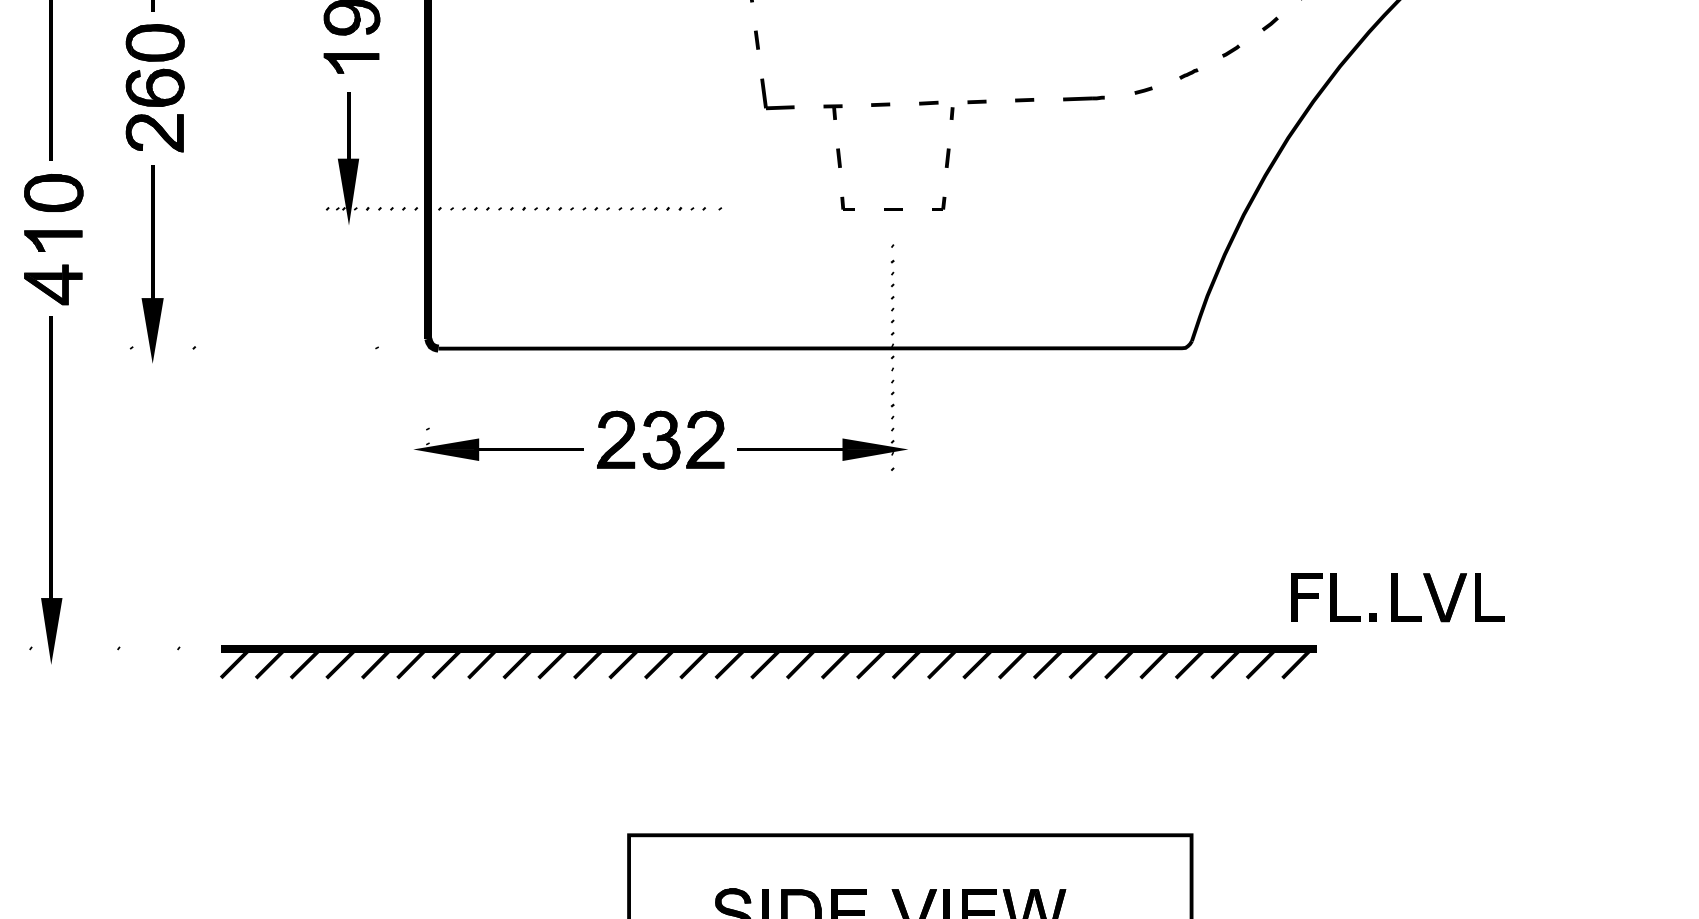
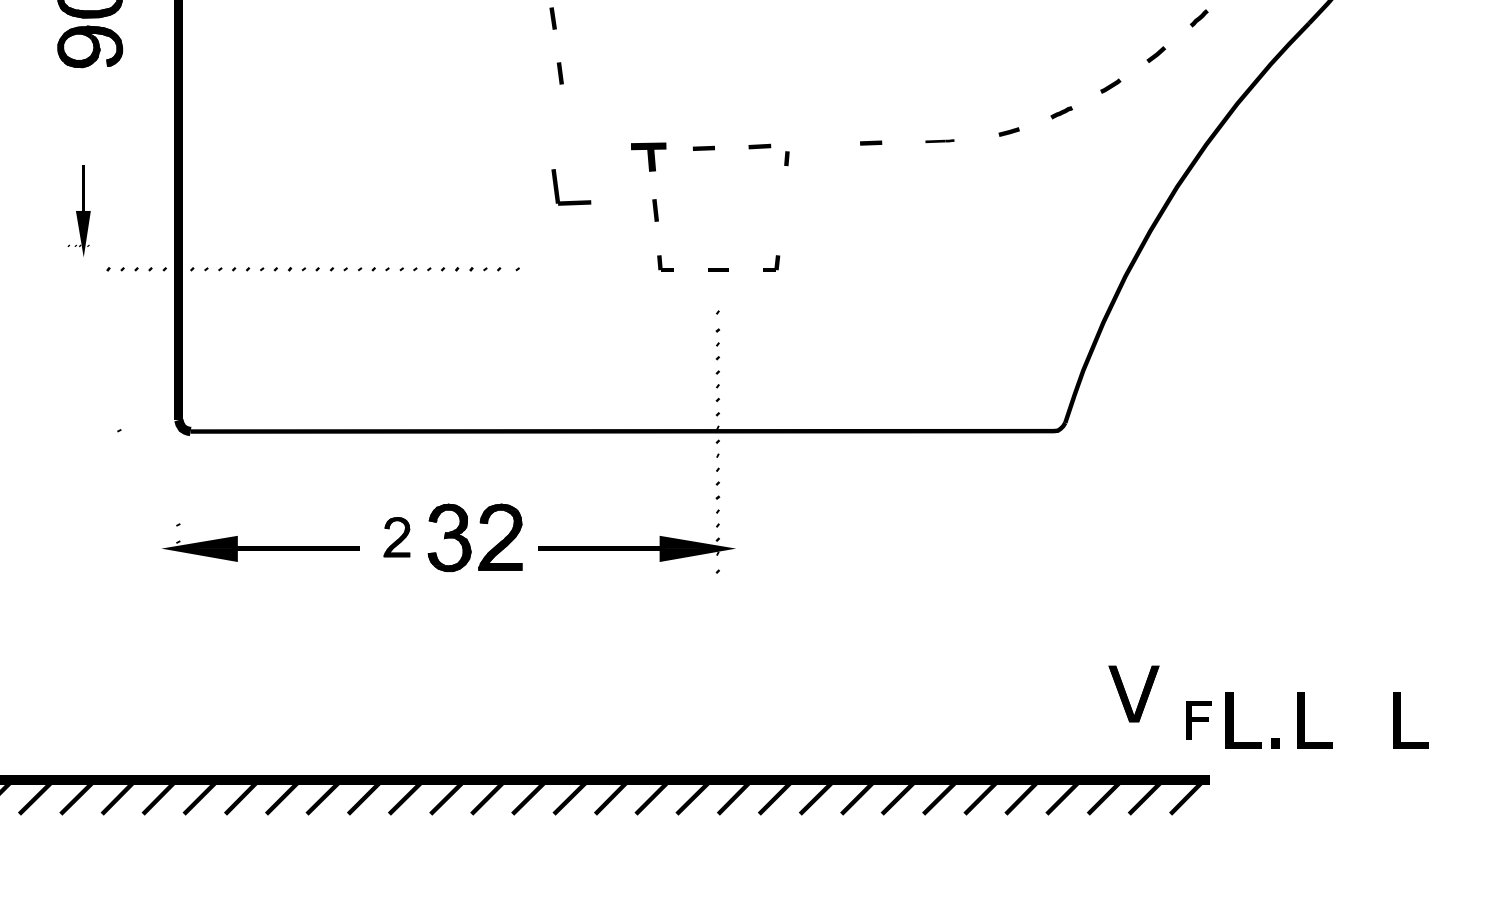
part: (351, 63) -> (89, 100), removed
part: (766, 95) -> (558, 188), moved
part: (1083, 98) -> (939, 141), size x0.6
line: (976, 101) -> (815, 144), removed
part: (832, 111) -> (648, 156), size x1.6
line: (947, 157) -> (781, 209), removed
part: (342, 158) -> (79, 210), size x0.6
part: (616, 439) -> (397, 537), size x0.6
part: (1306, 597) -> (1198, 720), size x0.7
part: (1444, 597) -> (1133, 693), moved

